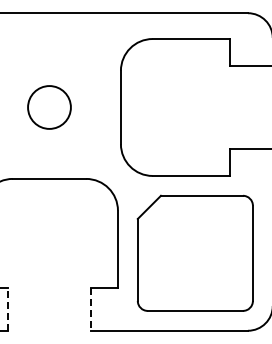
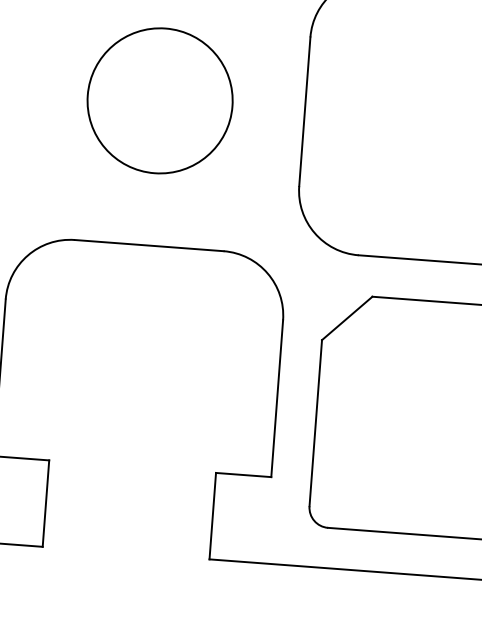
circle: (49, 107) -> (160, 100), size x1.67
line: (8, 308) -> (46, 501), dashed -> solid
line: (90, 309) -> (212, 516), dashed -> solid

